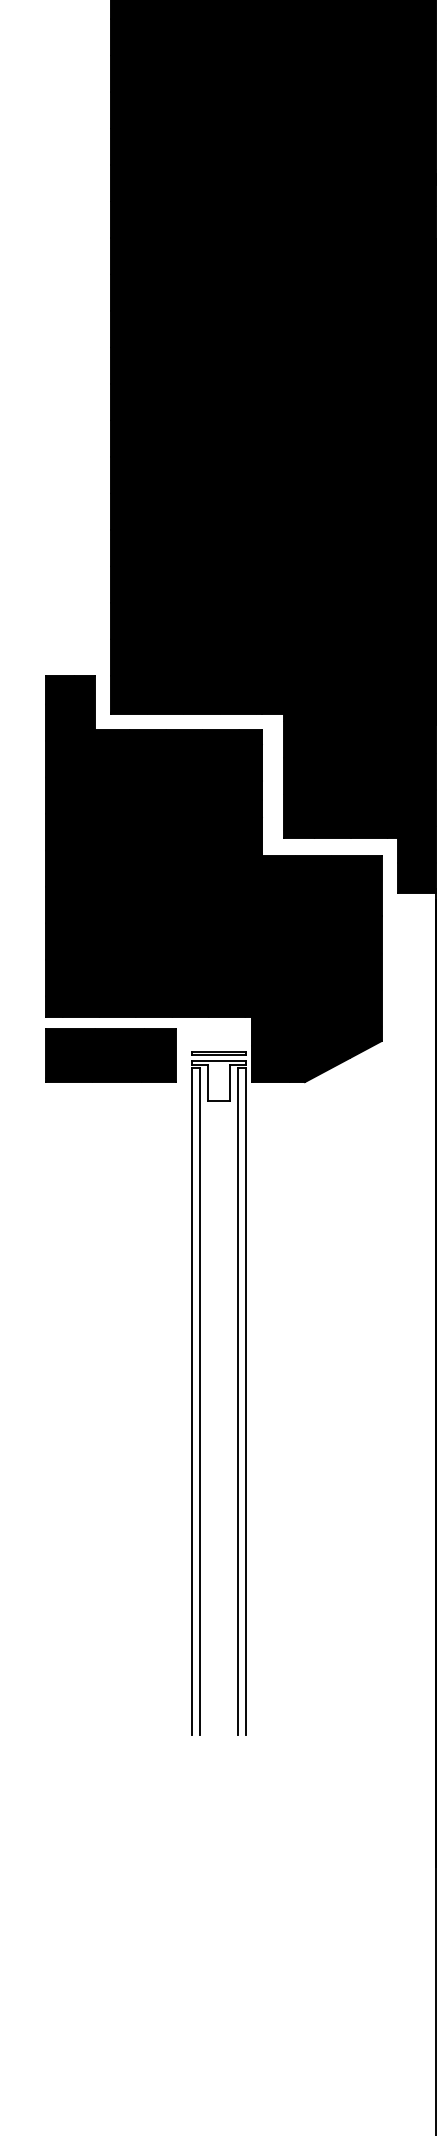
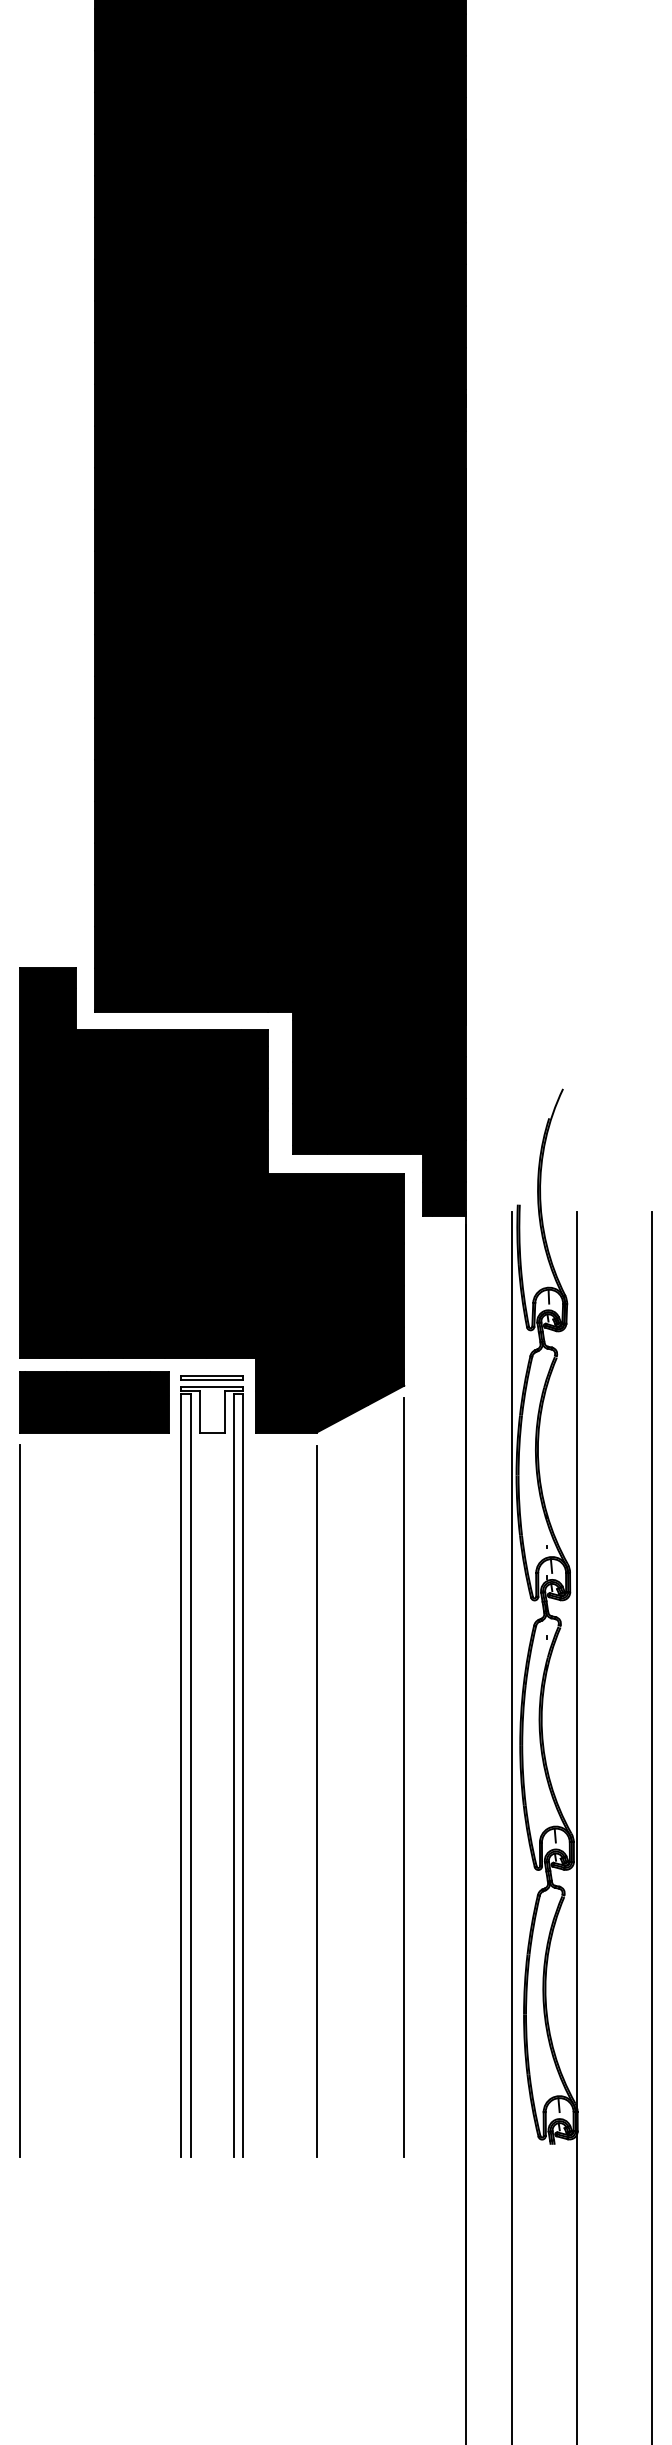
line: (381, 1383) -> (404, 1777), added
part: (200, 1393) -> (191, 1766), moved
line: (45, 1404) -> (20, 1801), added
line: (304, 1404) -> (316, 1801), added

